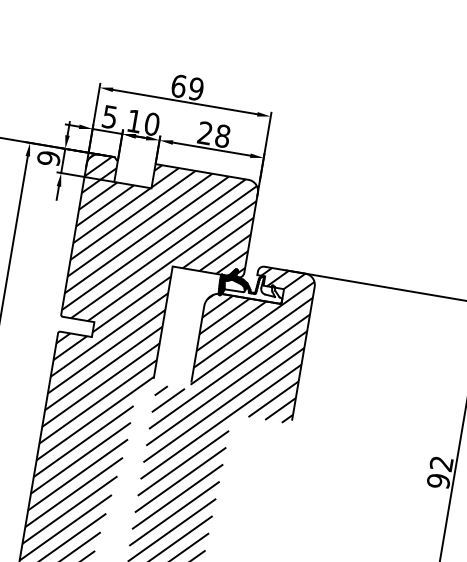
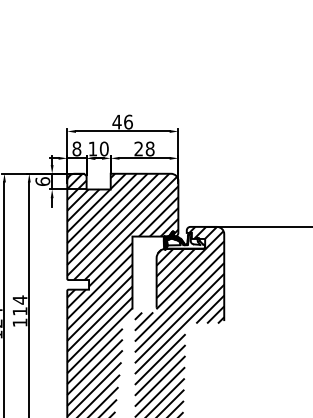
text: (187, 86) -> (122, 121), 69 -> 46
text: (109, 116) -> (76, 148), 5 -> 8
text: (48, 158) -> (42, 181), 9 -> 6

